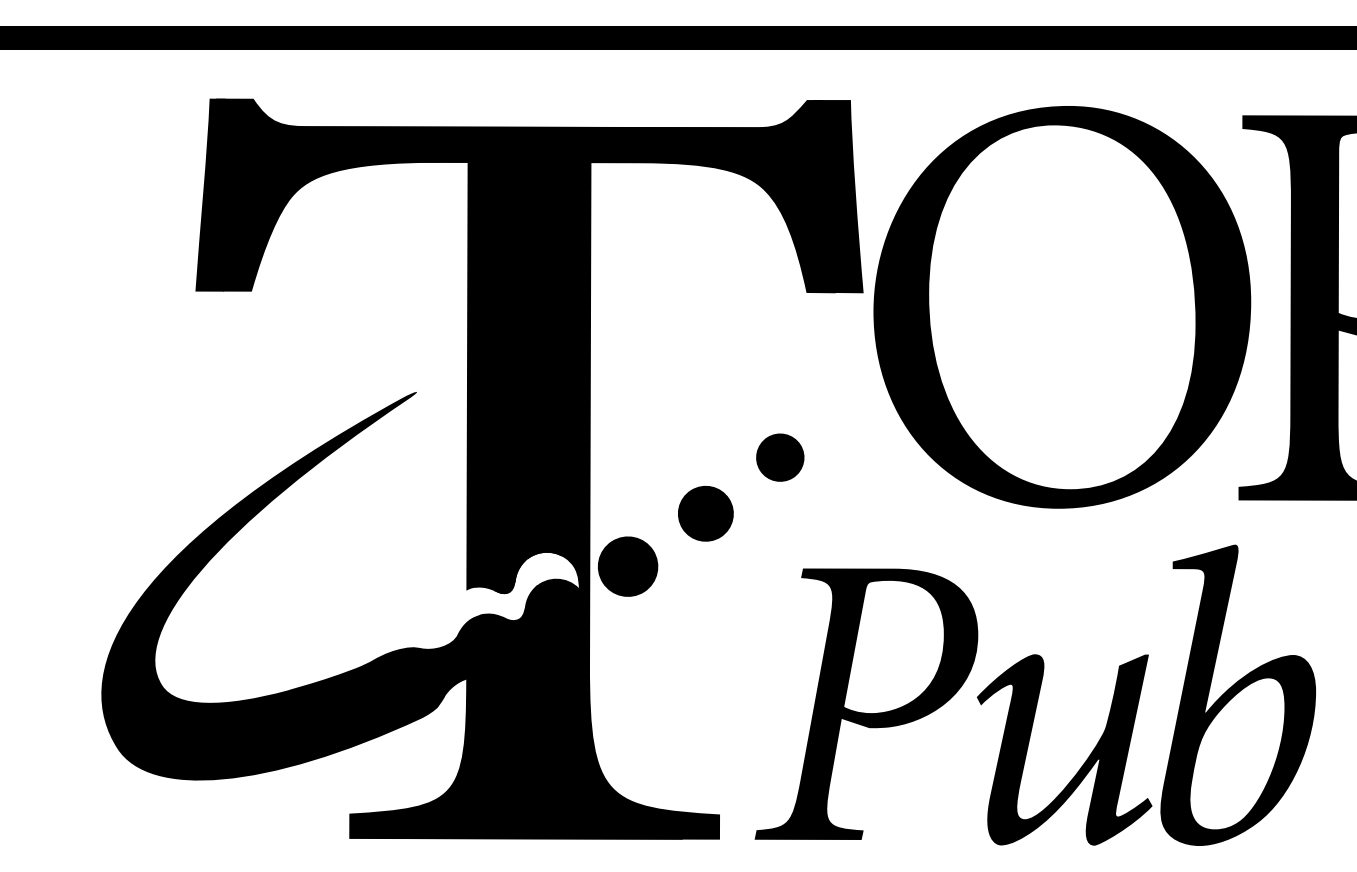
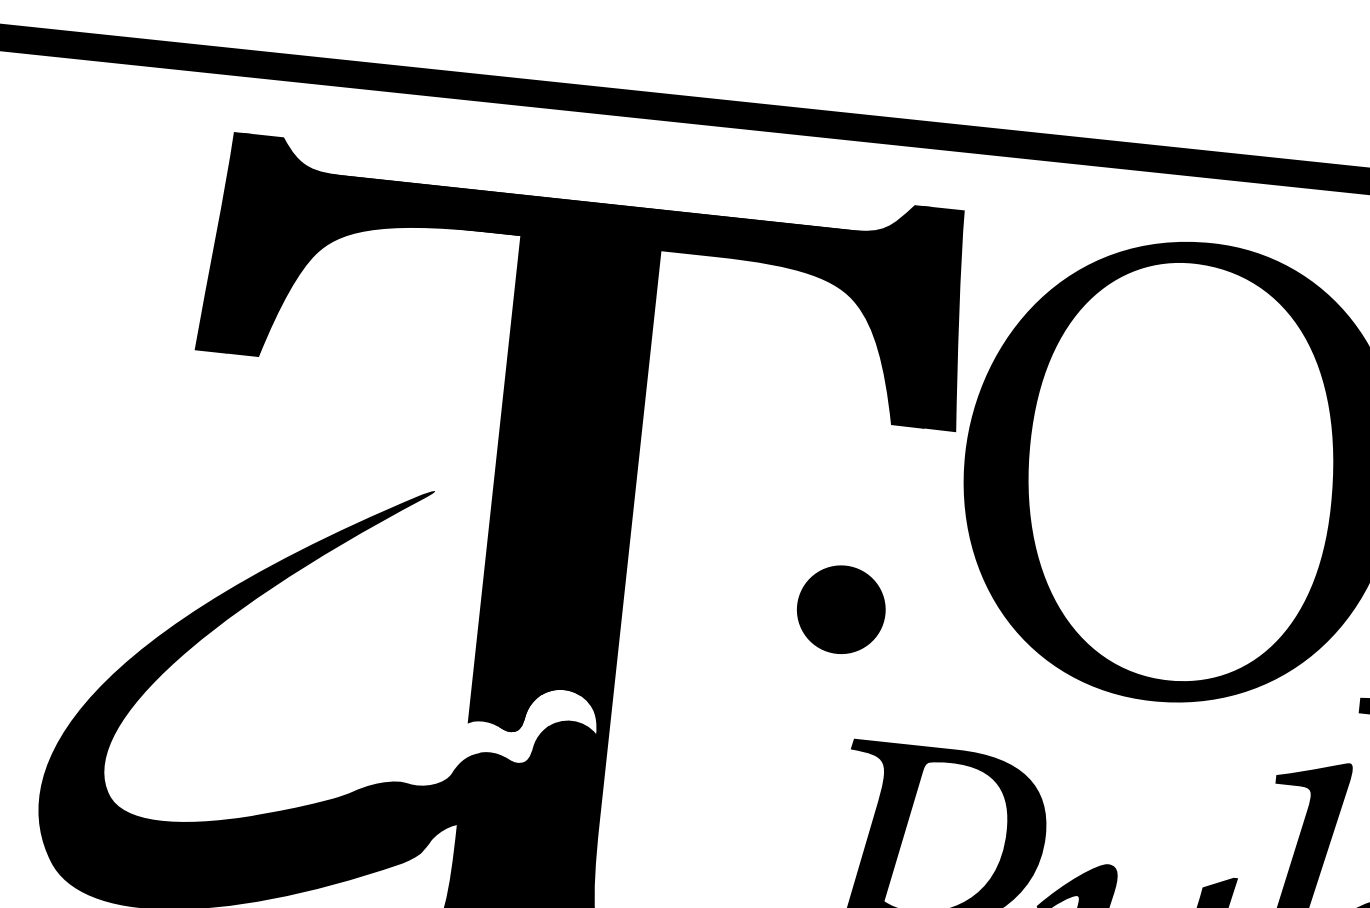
part: (780, 457) -> (841, 609), size x1.6
fill: (705, 513) -> (749, 664), removed
fill: (627, 566) -> (654, 715), removed

